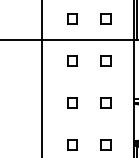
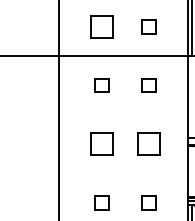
part: (72, 18) -> (101, 25), size x1.6
part: (72, 102) -> (101, 143), size x1.6
part: (105, 102) -> (147, 143), size x1.6

